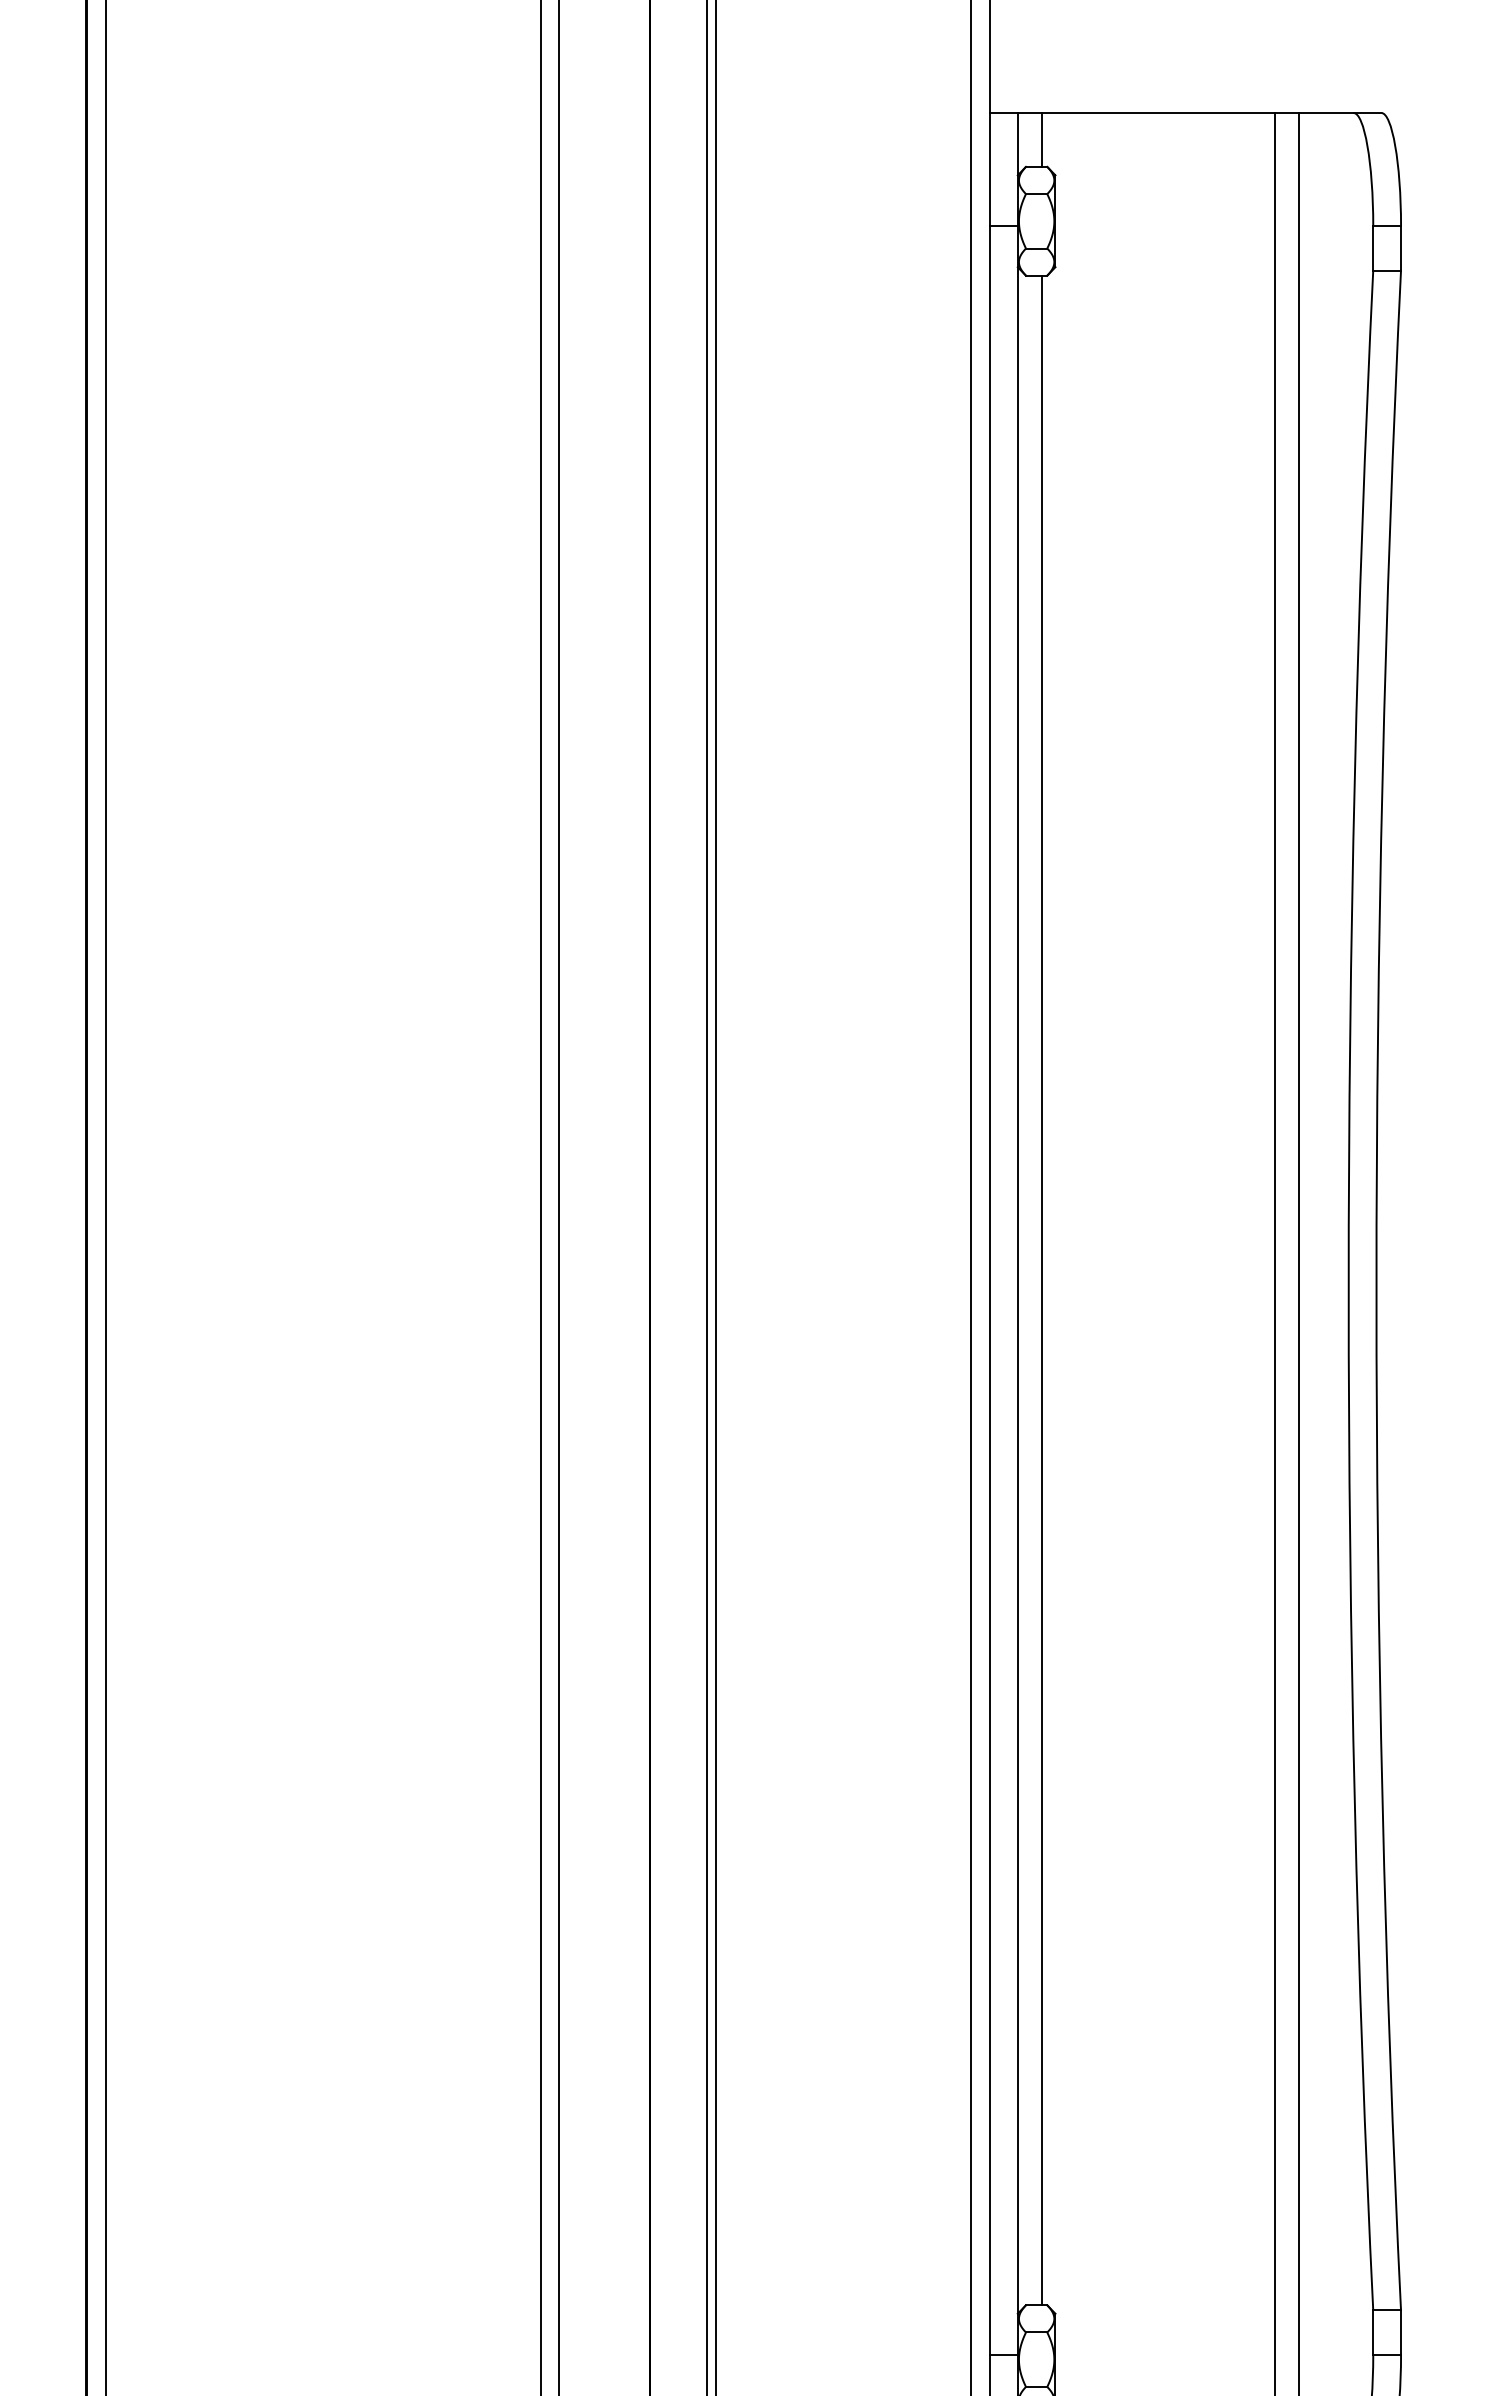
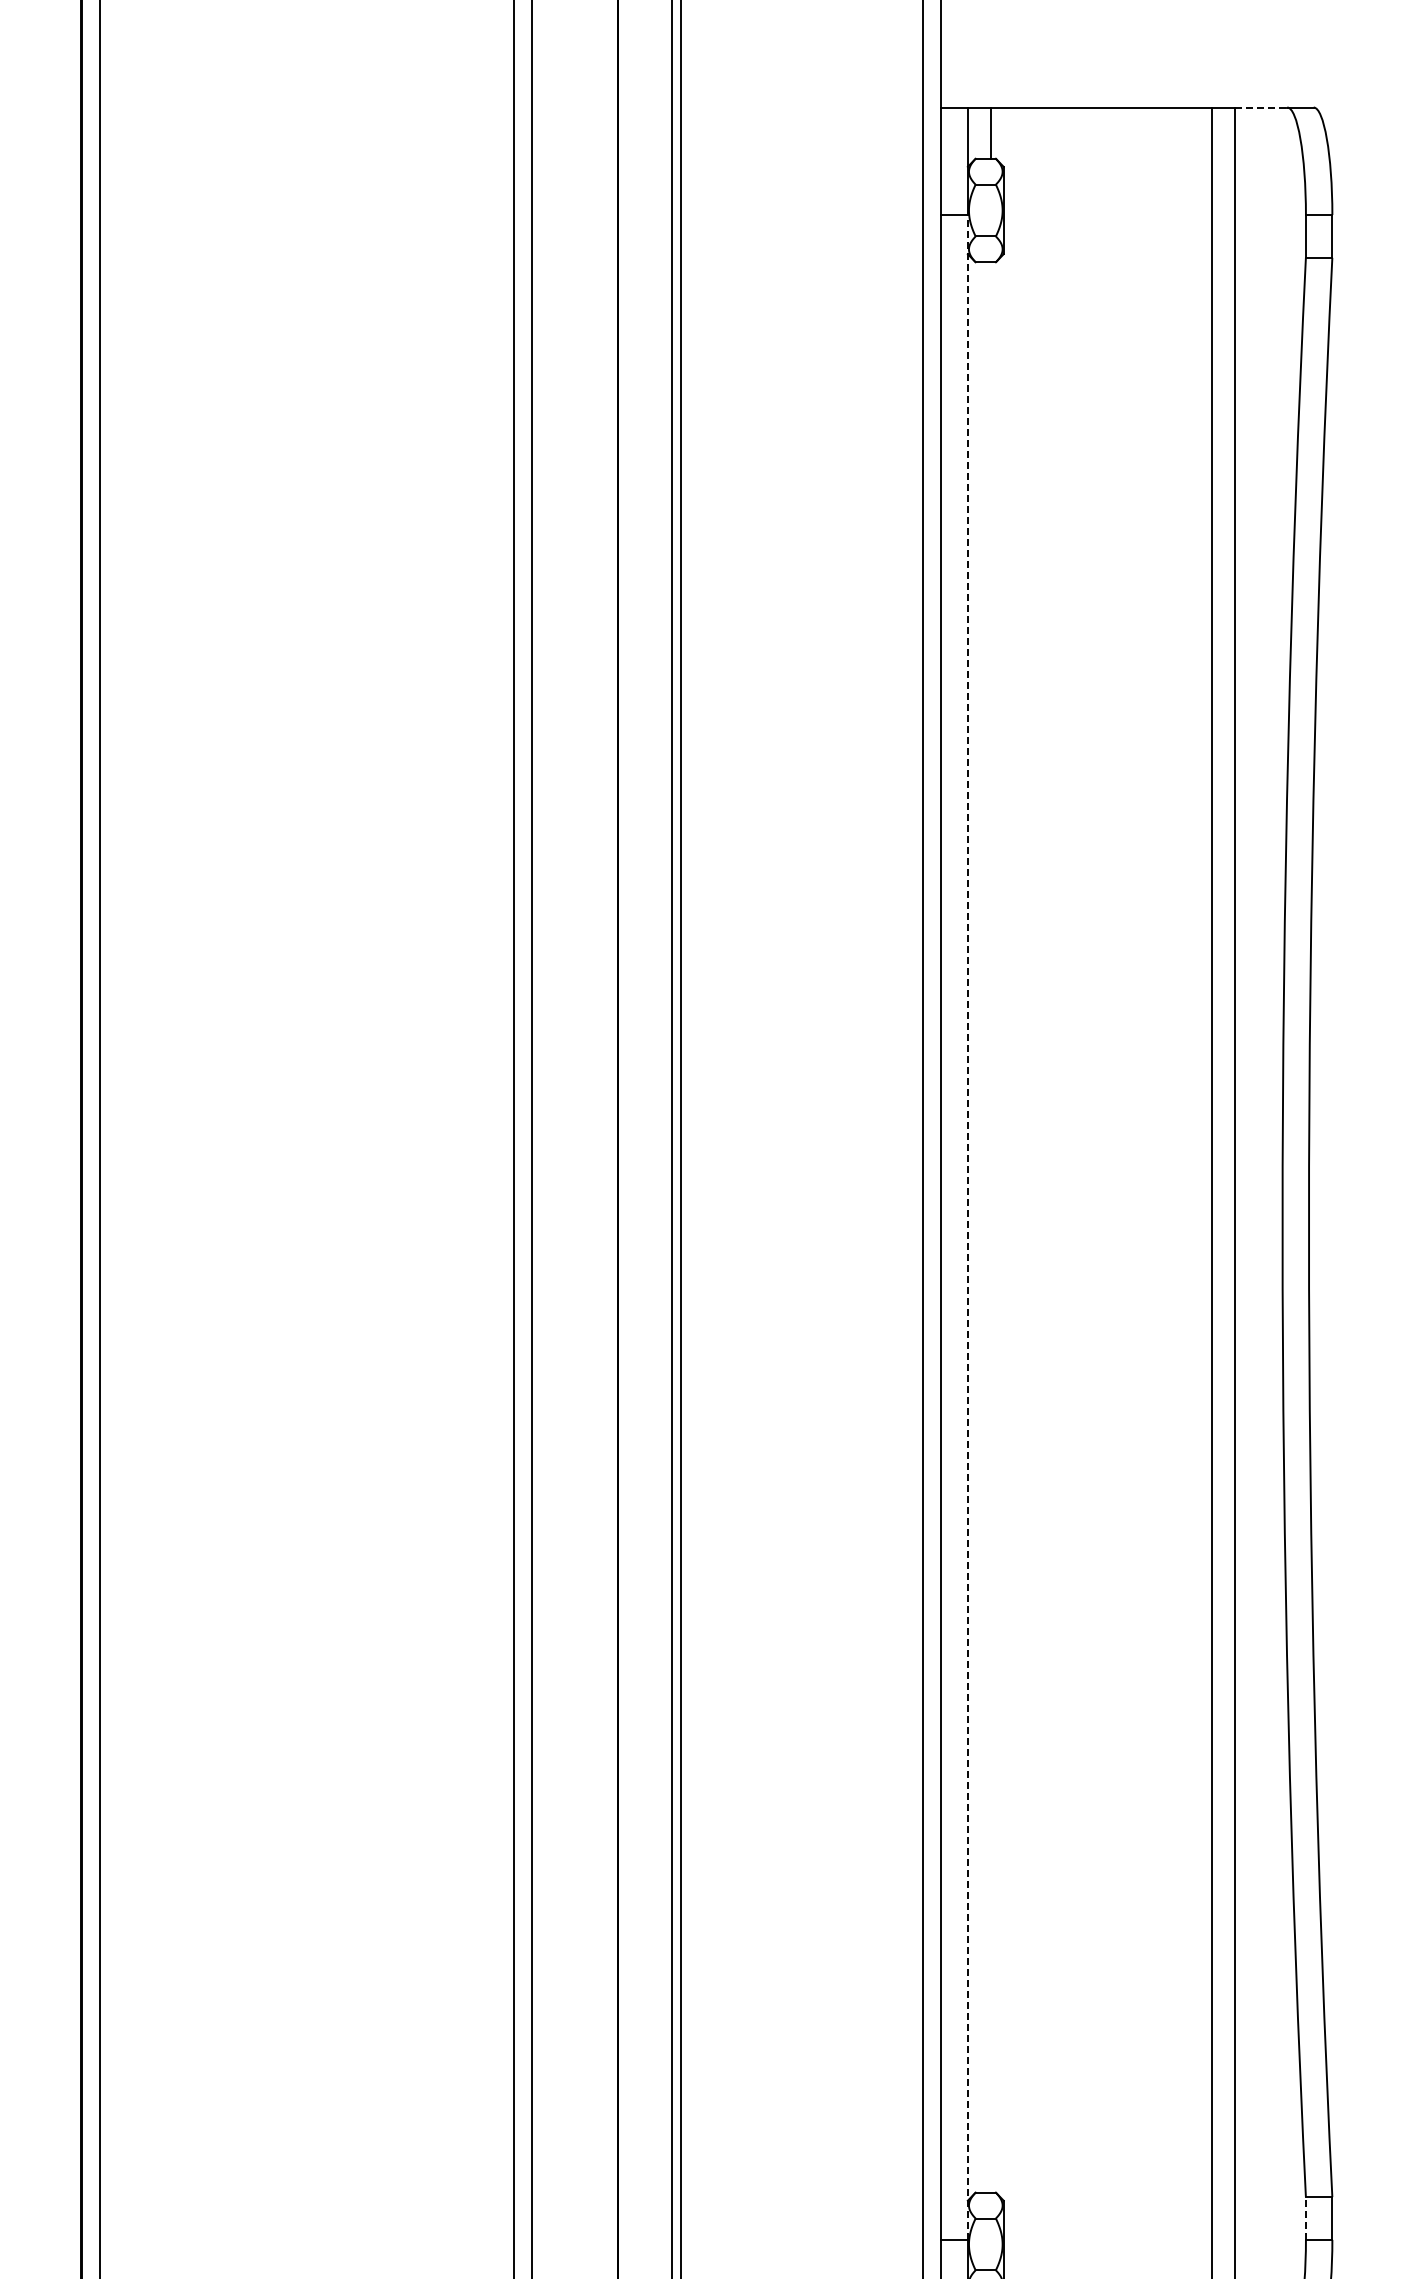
line: (1326, 112) -> (1261, 107), solid -> dashed
line: (1017, 1290) -> (967, 1227), solid -> dashed
line: (1042, 1290) -> (991, 1227), removed
line: (1372, 2332) -> (1305, 2218), solid -> dashed

